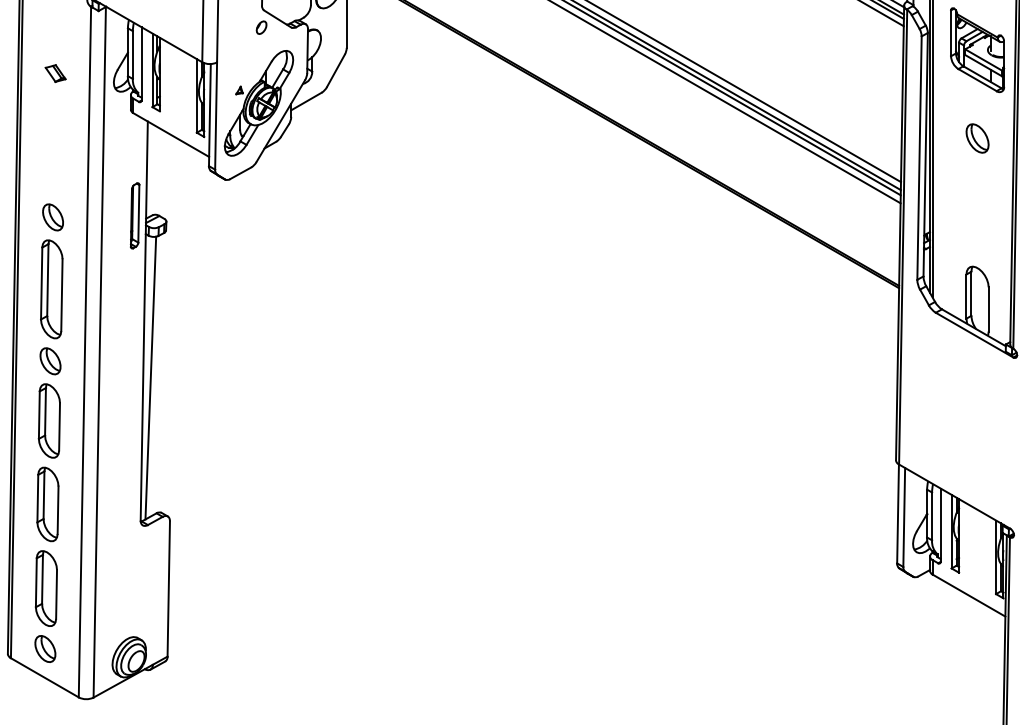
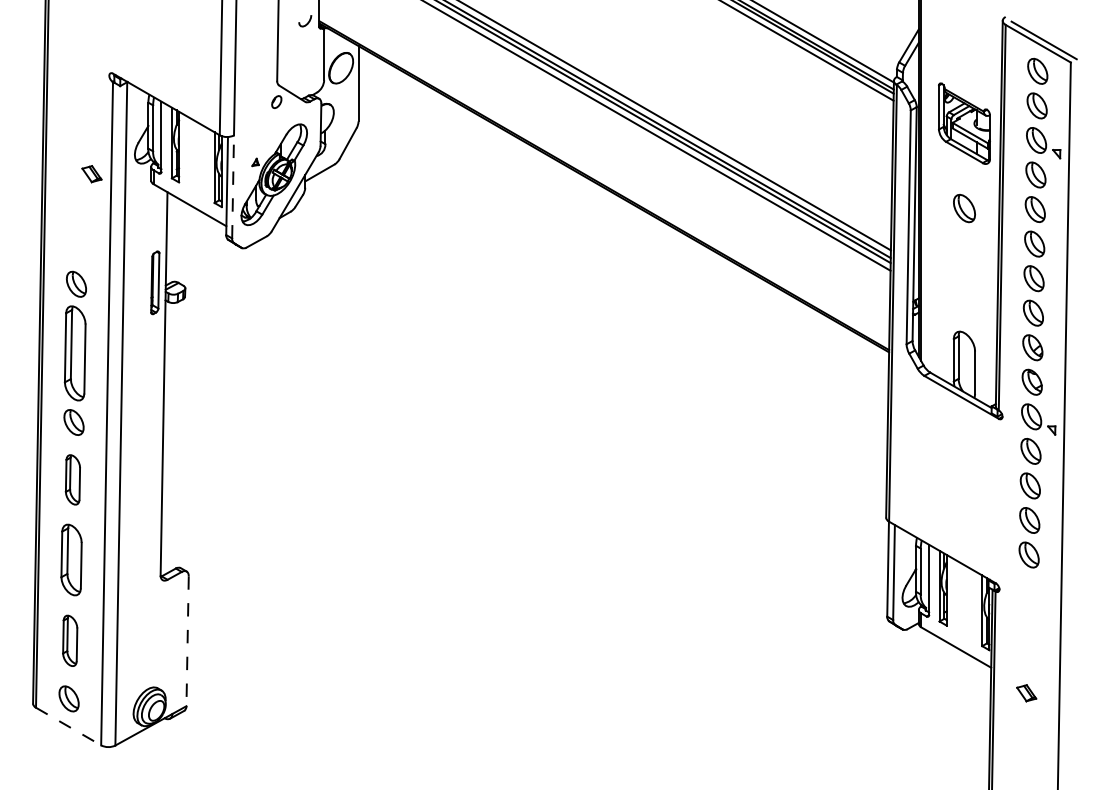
part: (55, 73) -> (91, 174), moved
line: (216, 115) -> (233, 186), solid -> dashed
line: (150, 377) -> (170, 438), removed
part: (48, 420) -> (72, 479), size x0.7
part: (46, 588) -> (70, 640), size x0.7
line: (168, 589) -> (187, 641), solid -> dashed
line: (44, 677) -> (68, 726), solid -> dashed

